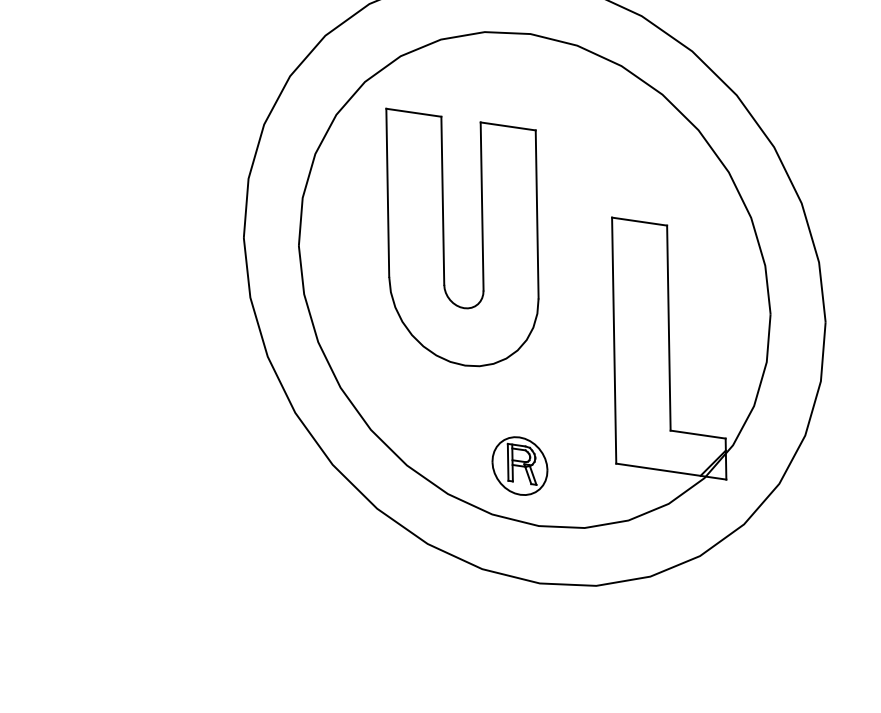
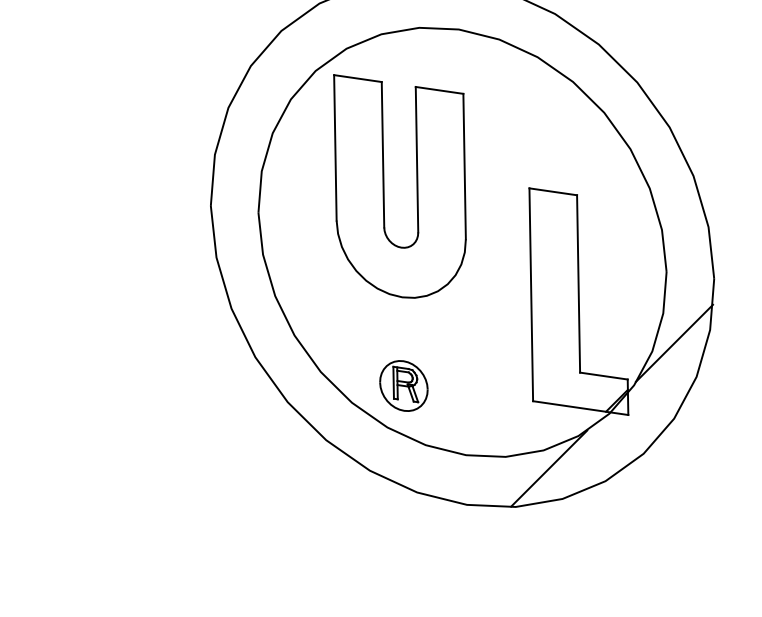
part: (444, 237) -> (384, 186), moved
line: (779, 396) -> (674, 343), added
part: (519, 465) -> (403, 385), moved
line: (634, 541) -> (548, 468), added

